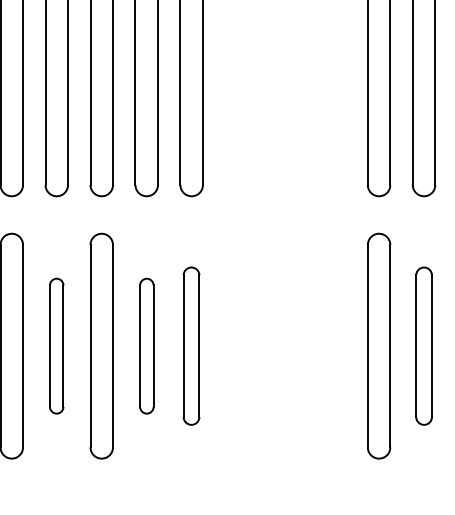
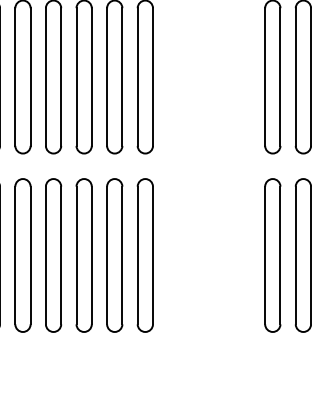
part: (56, 346) -> (53, 255), size x1.67
part: (146, 346) -> (114, 255), size x1.67
part: (190, 346) -> (144, 255), size x1.43
part: (424, 346) -> (303, 255), size x1.43

